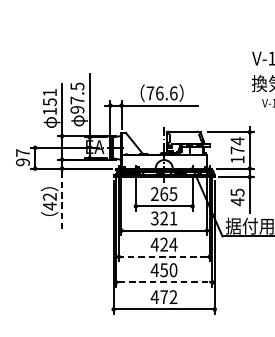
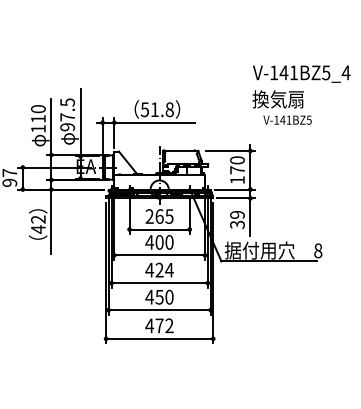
text: (161, 93) -> (156, 109), 76.6 -> 51.8
text: (49, 97) -> (38, 114), 151 -> 110
text: (237, 141) -> (237, 160), 174 -> 170
text: (237, 197) -> (237, 220), 45 -> 39
line: (62, 200) -> (51, 223), dashed -> solid
text: (164, 218) -> (159, 242), 321 -> 400
line: (164, 257) -> (159, 283), dashed -> solid
line: (165, 282) -> (160, 310), dashed -> solid

